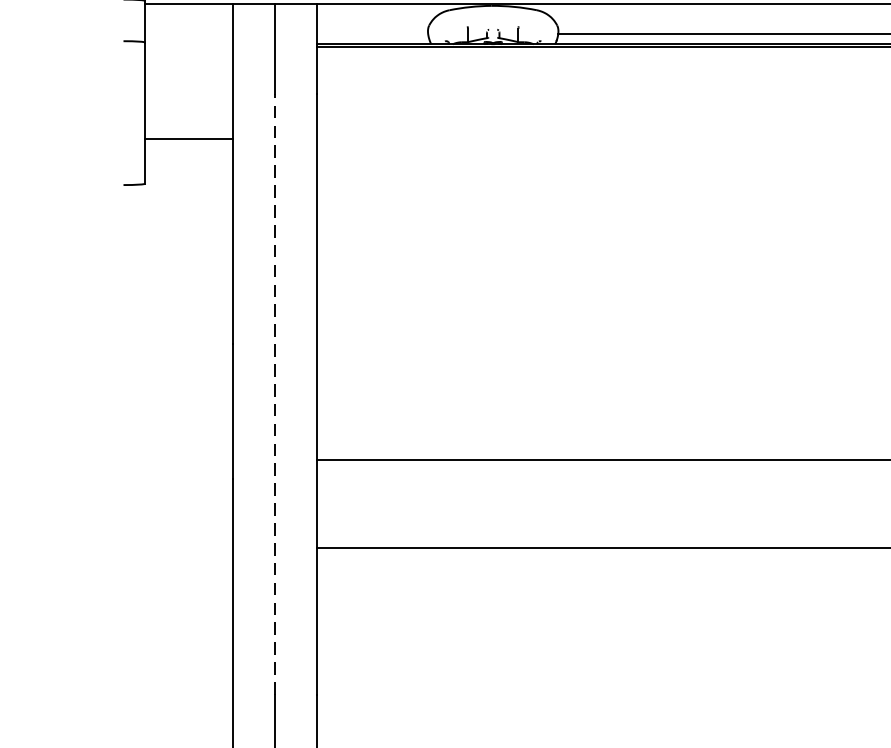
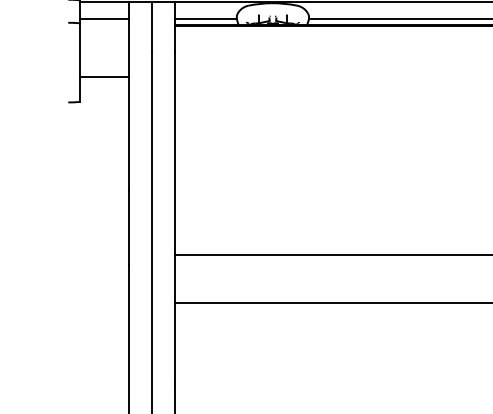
line: (188, 33) -> (104, 18), added
line: (371, 33) -> (205, 18), added
line: (275, 392) -> (152, 217), dashed -> solid

